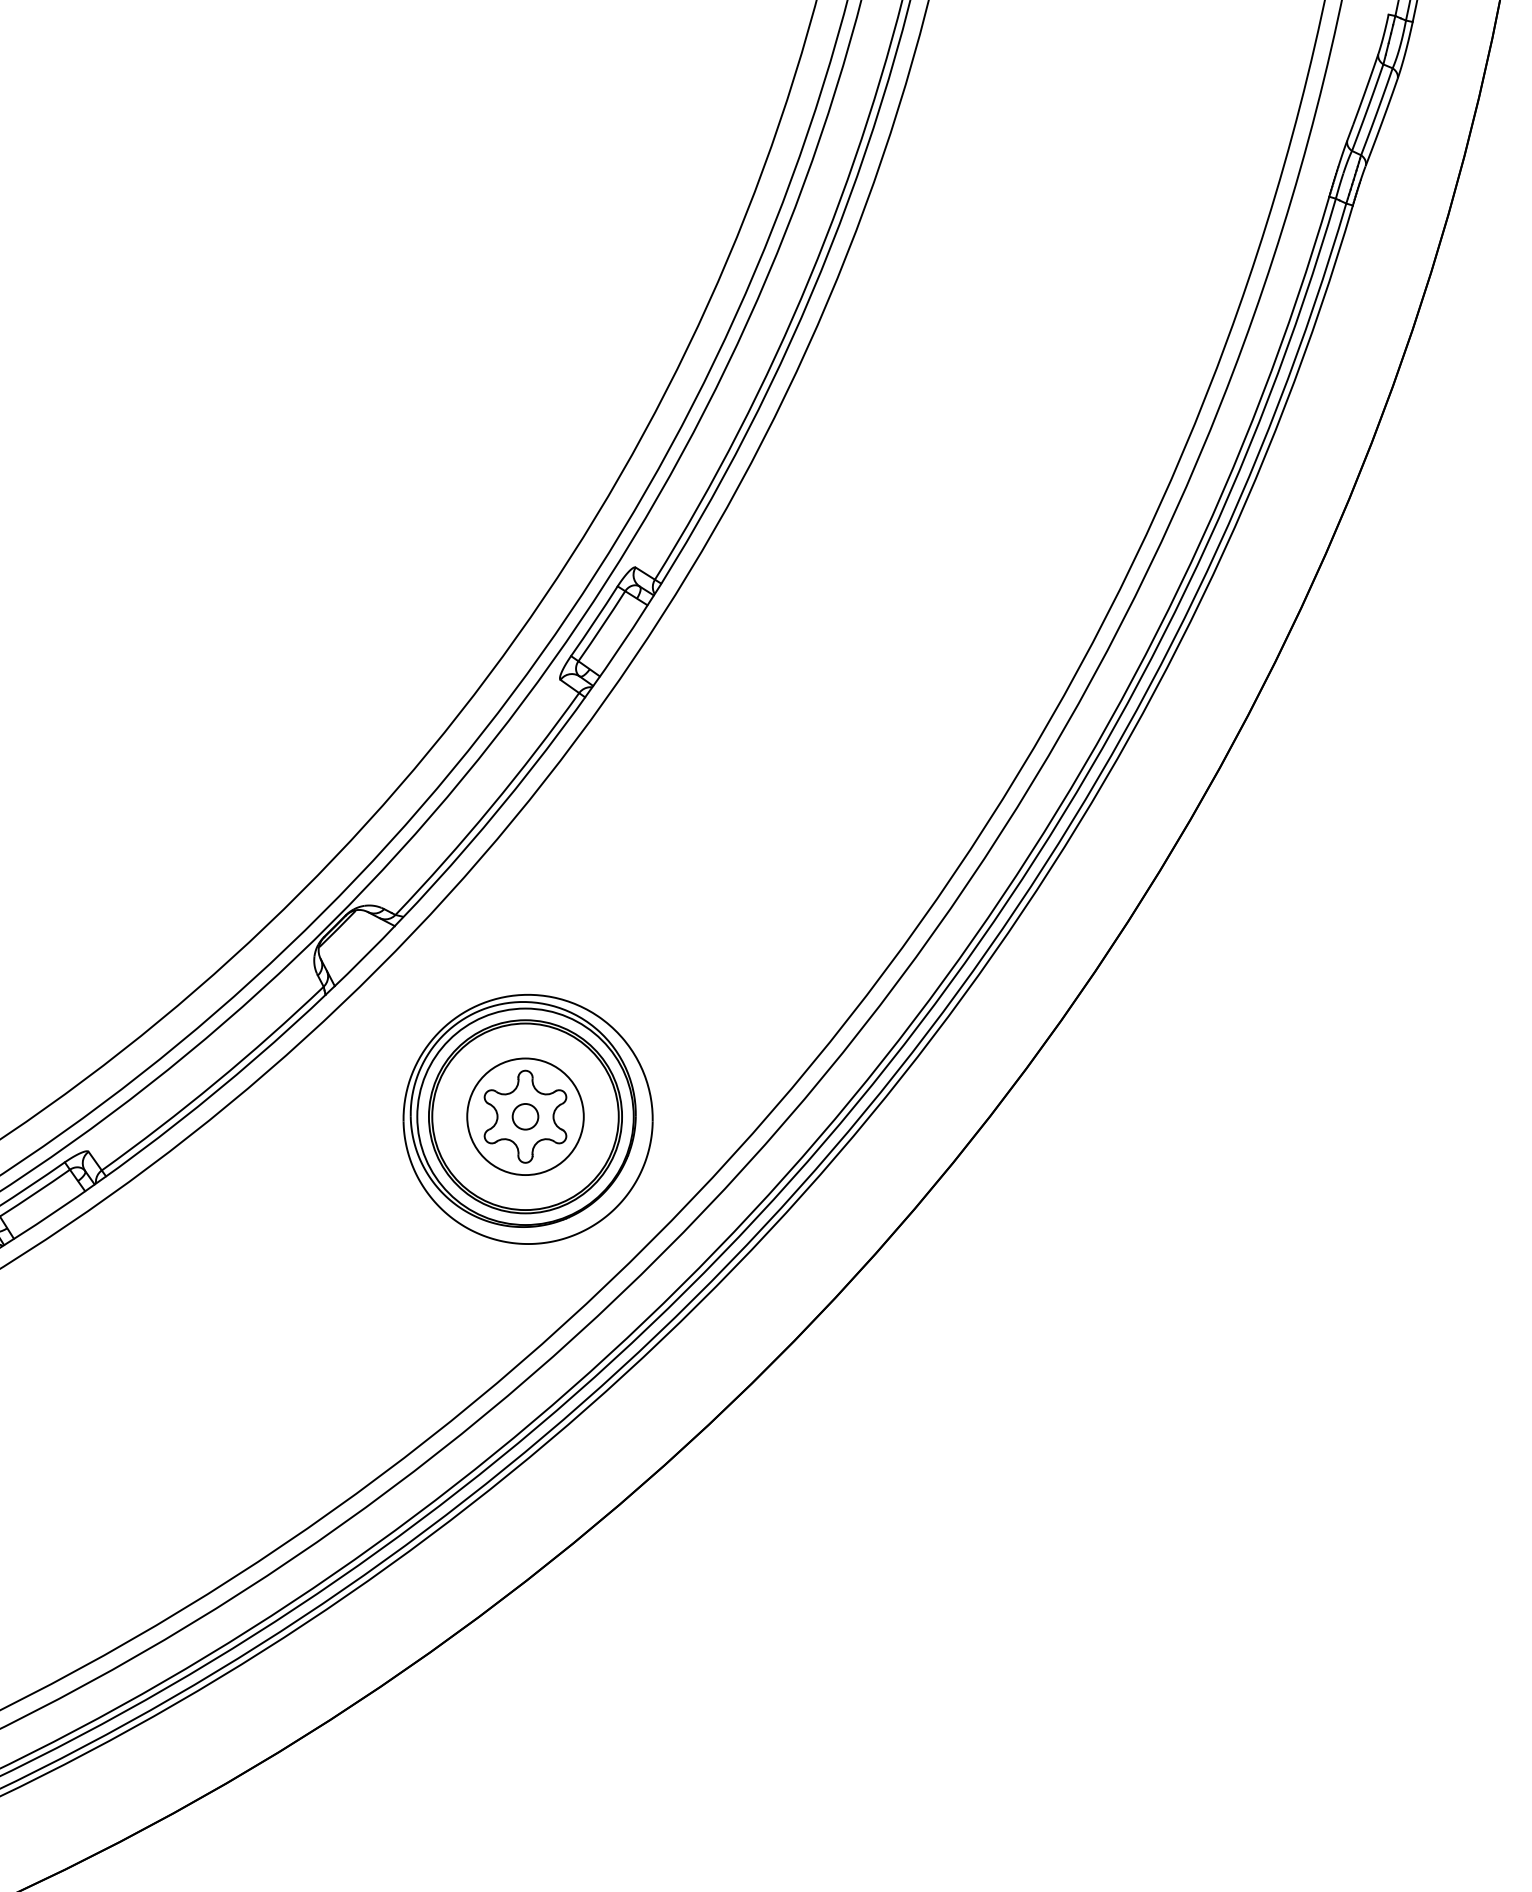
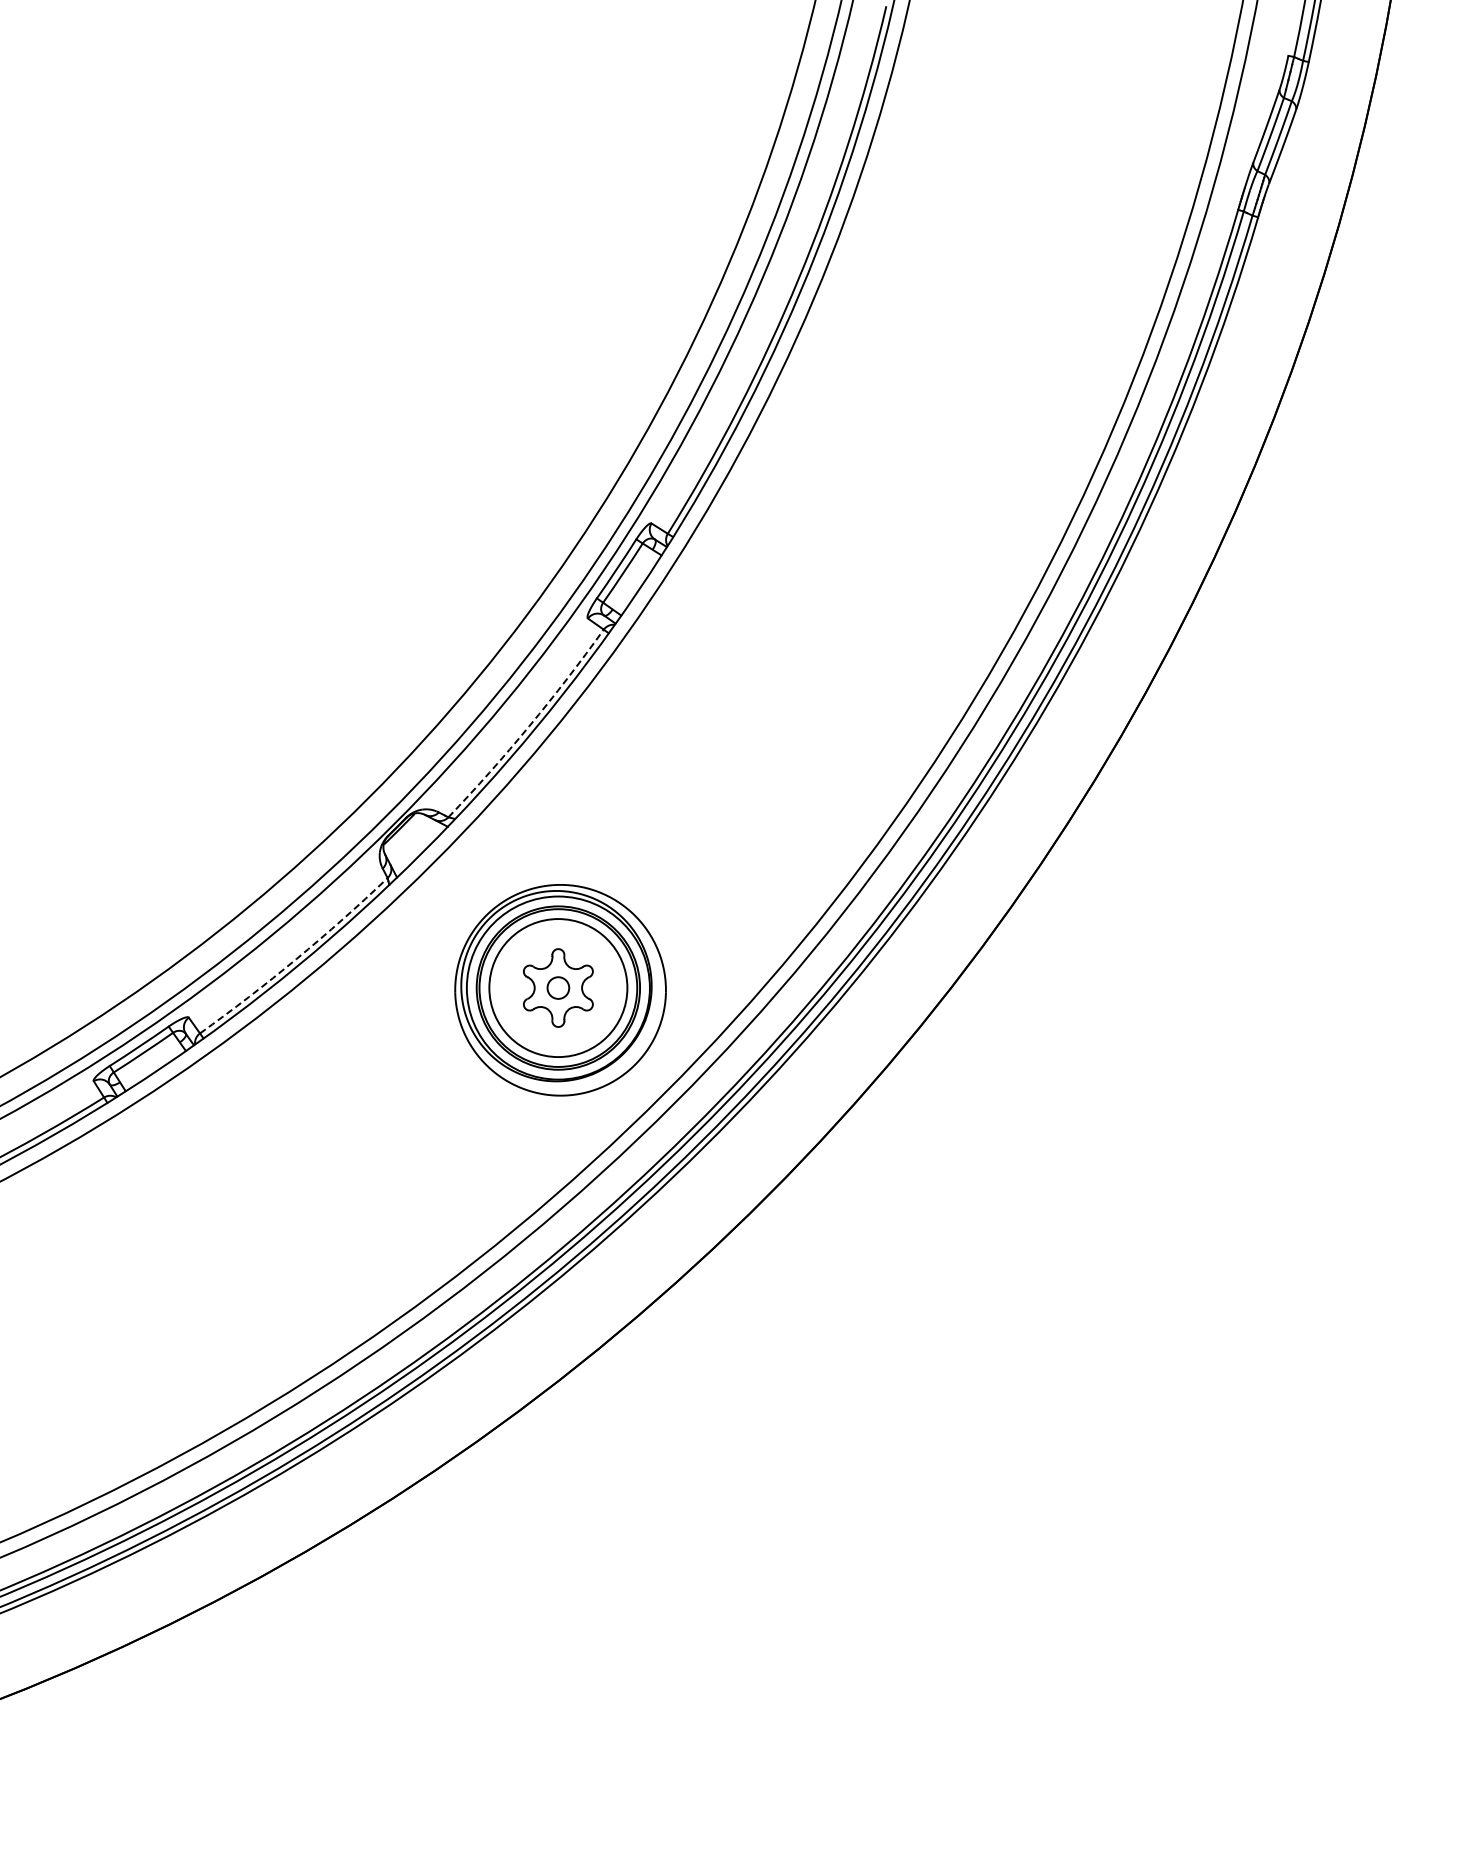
arc: (491, 807) -> (529, 726), solid -> dashed
arc: (215, 1083) -> (296, 959), solid -> dashed
circle: (525, 1116) -> (558, 987), size x1.4

